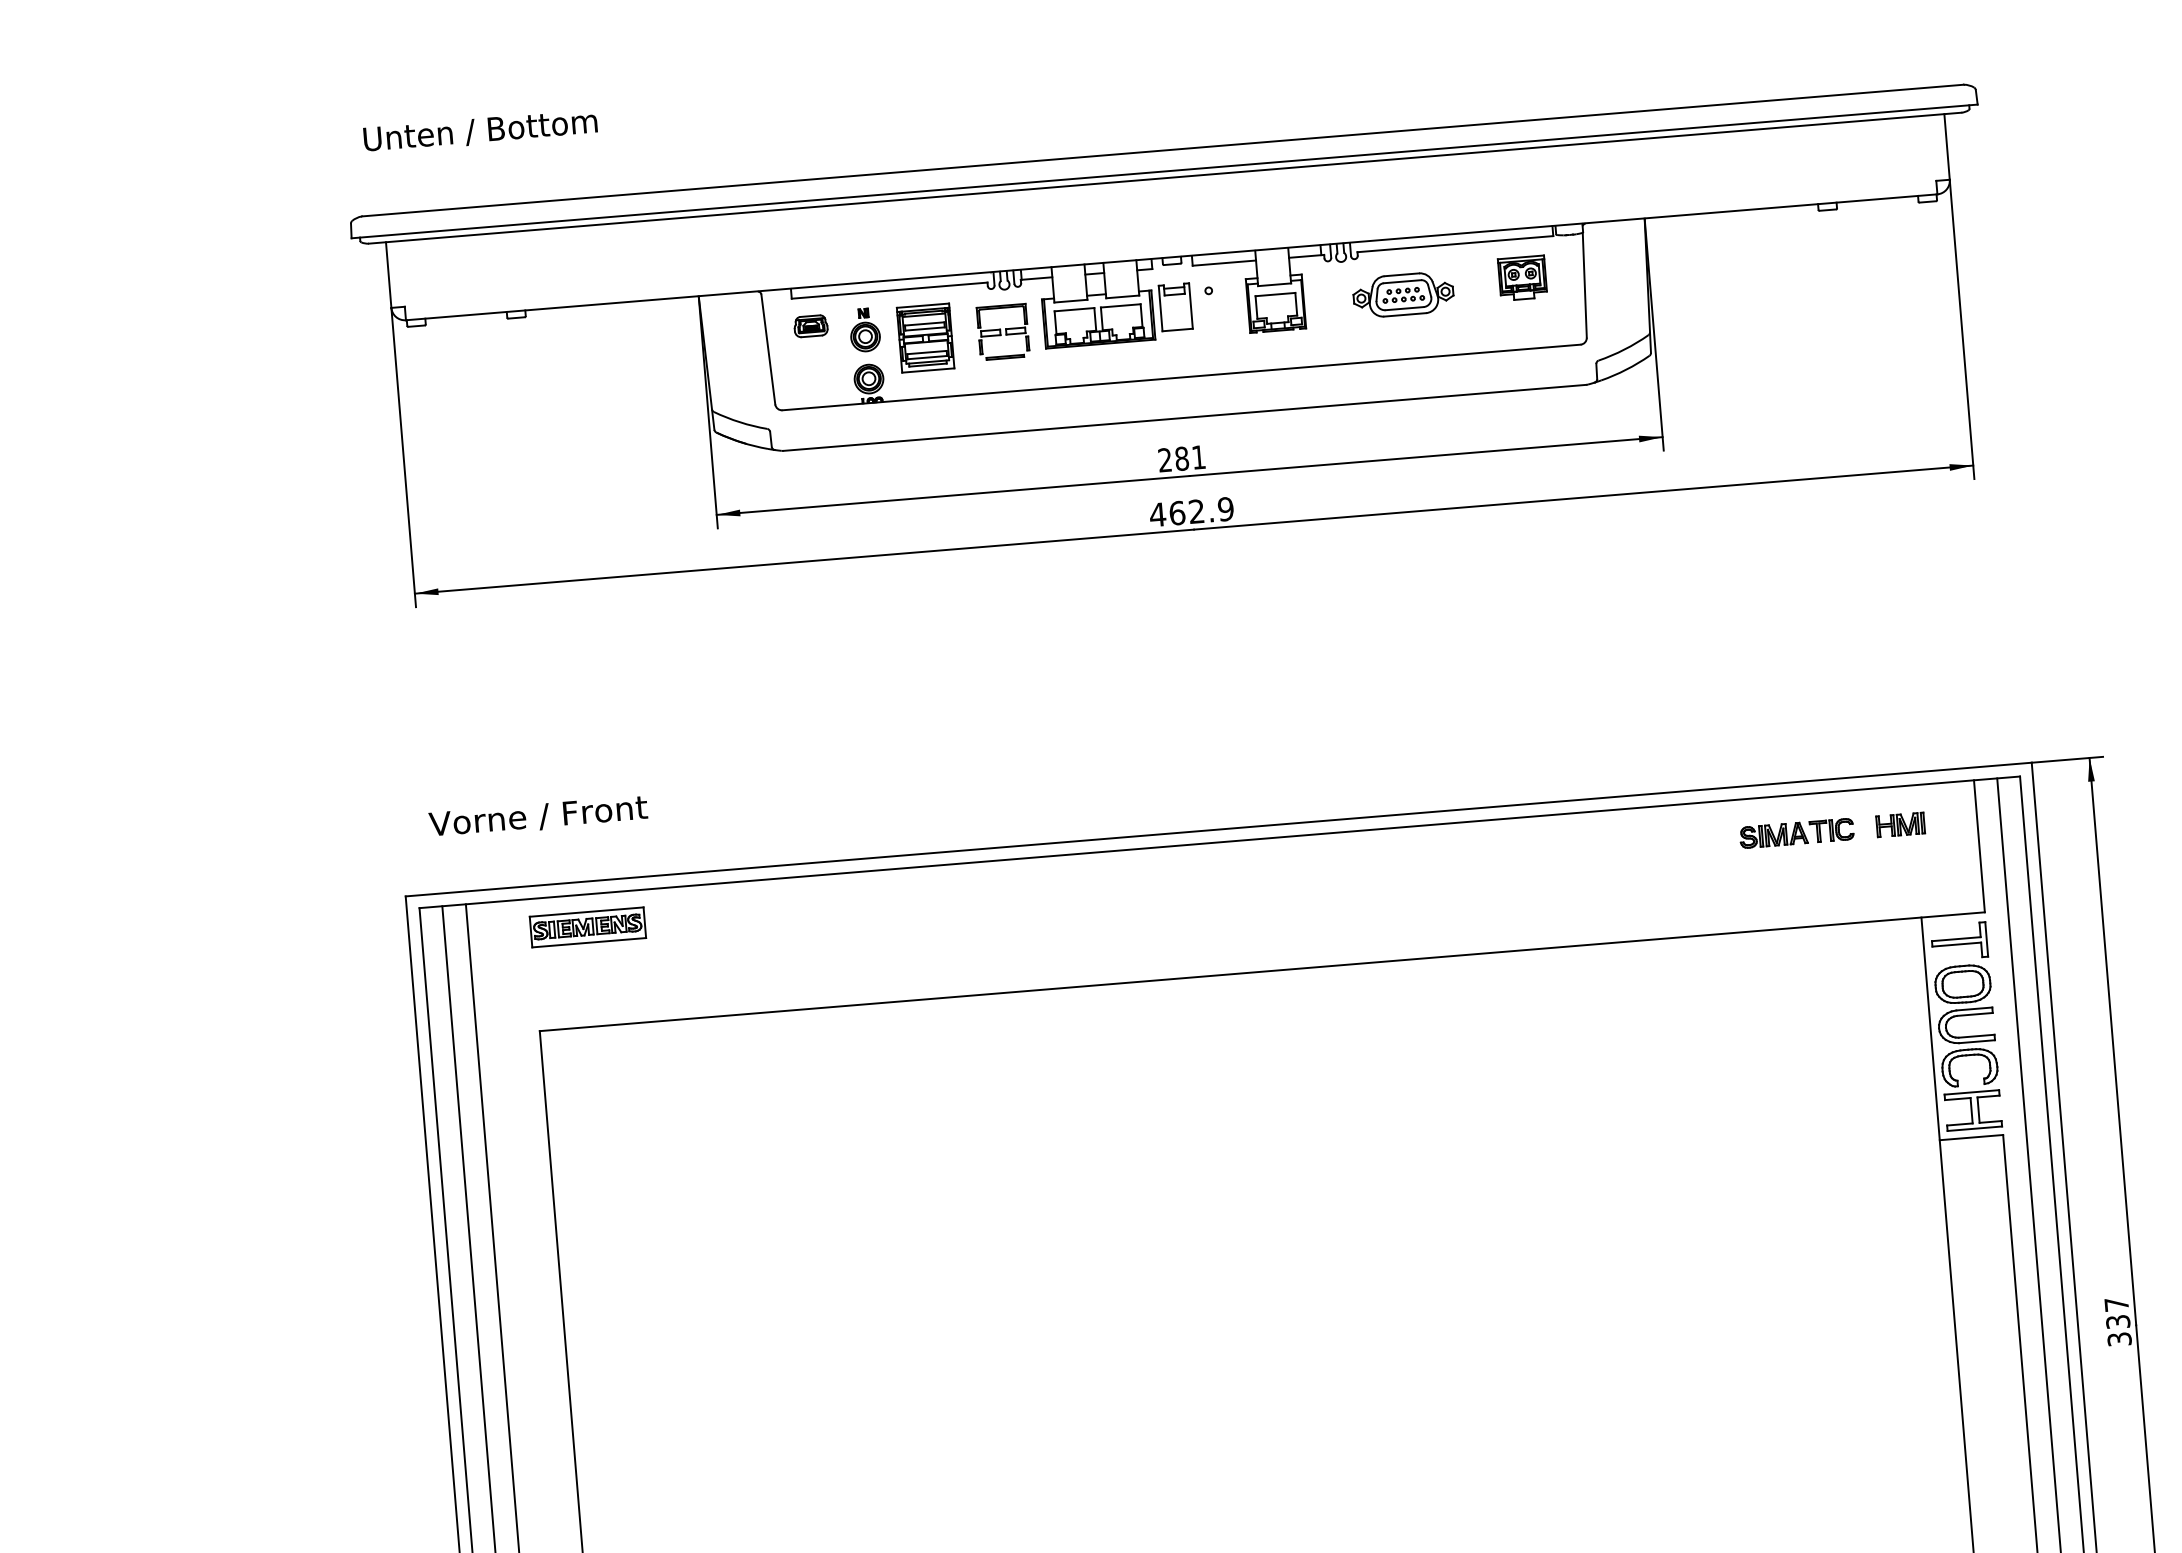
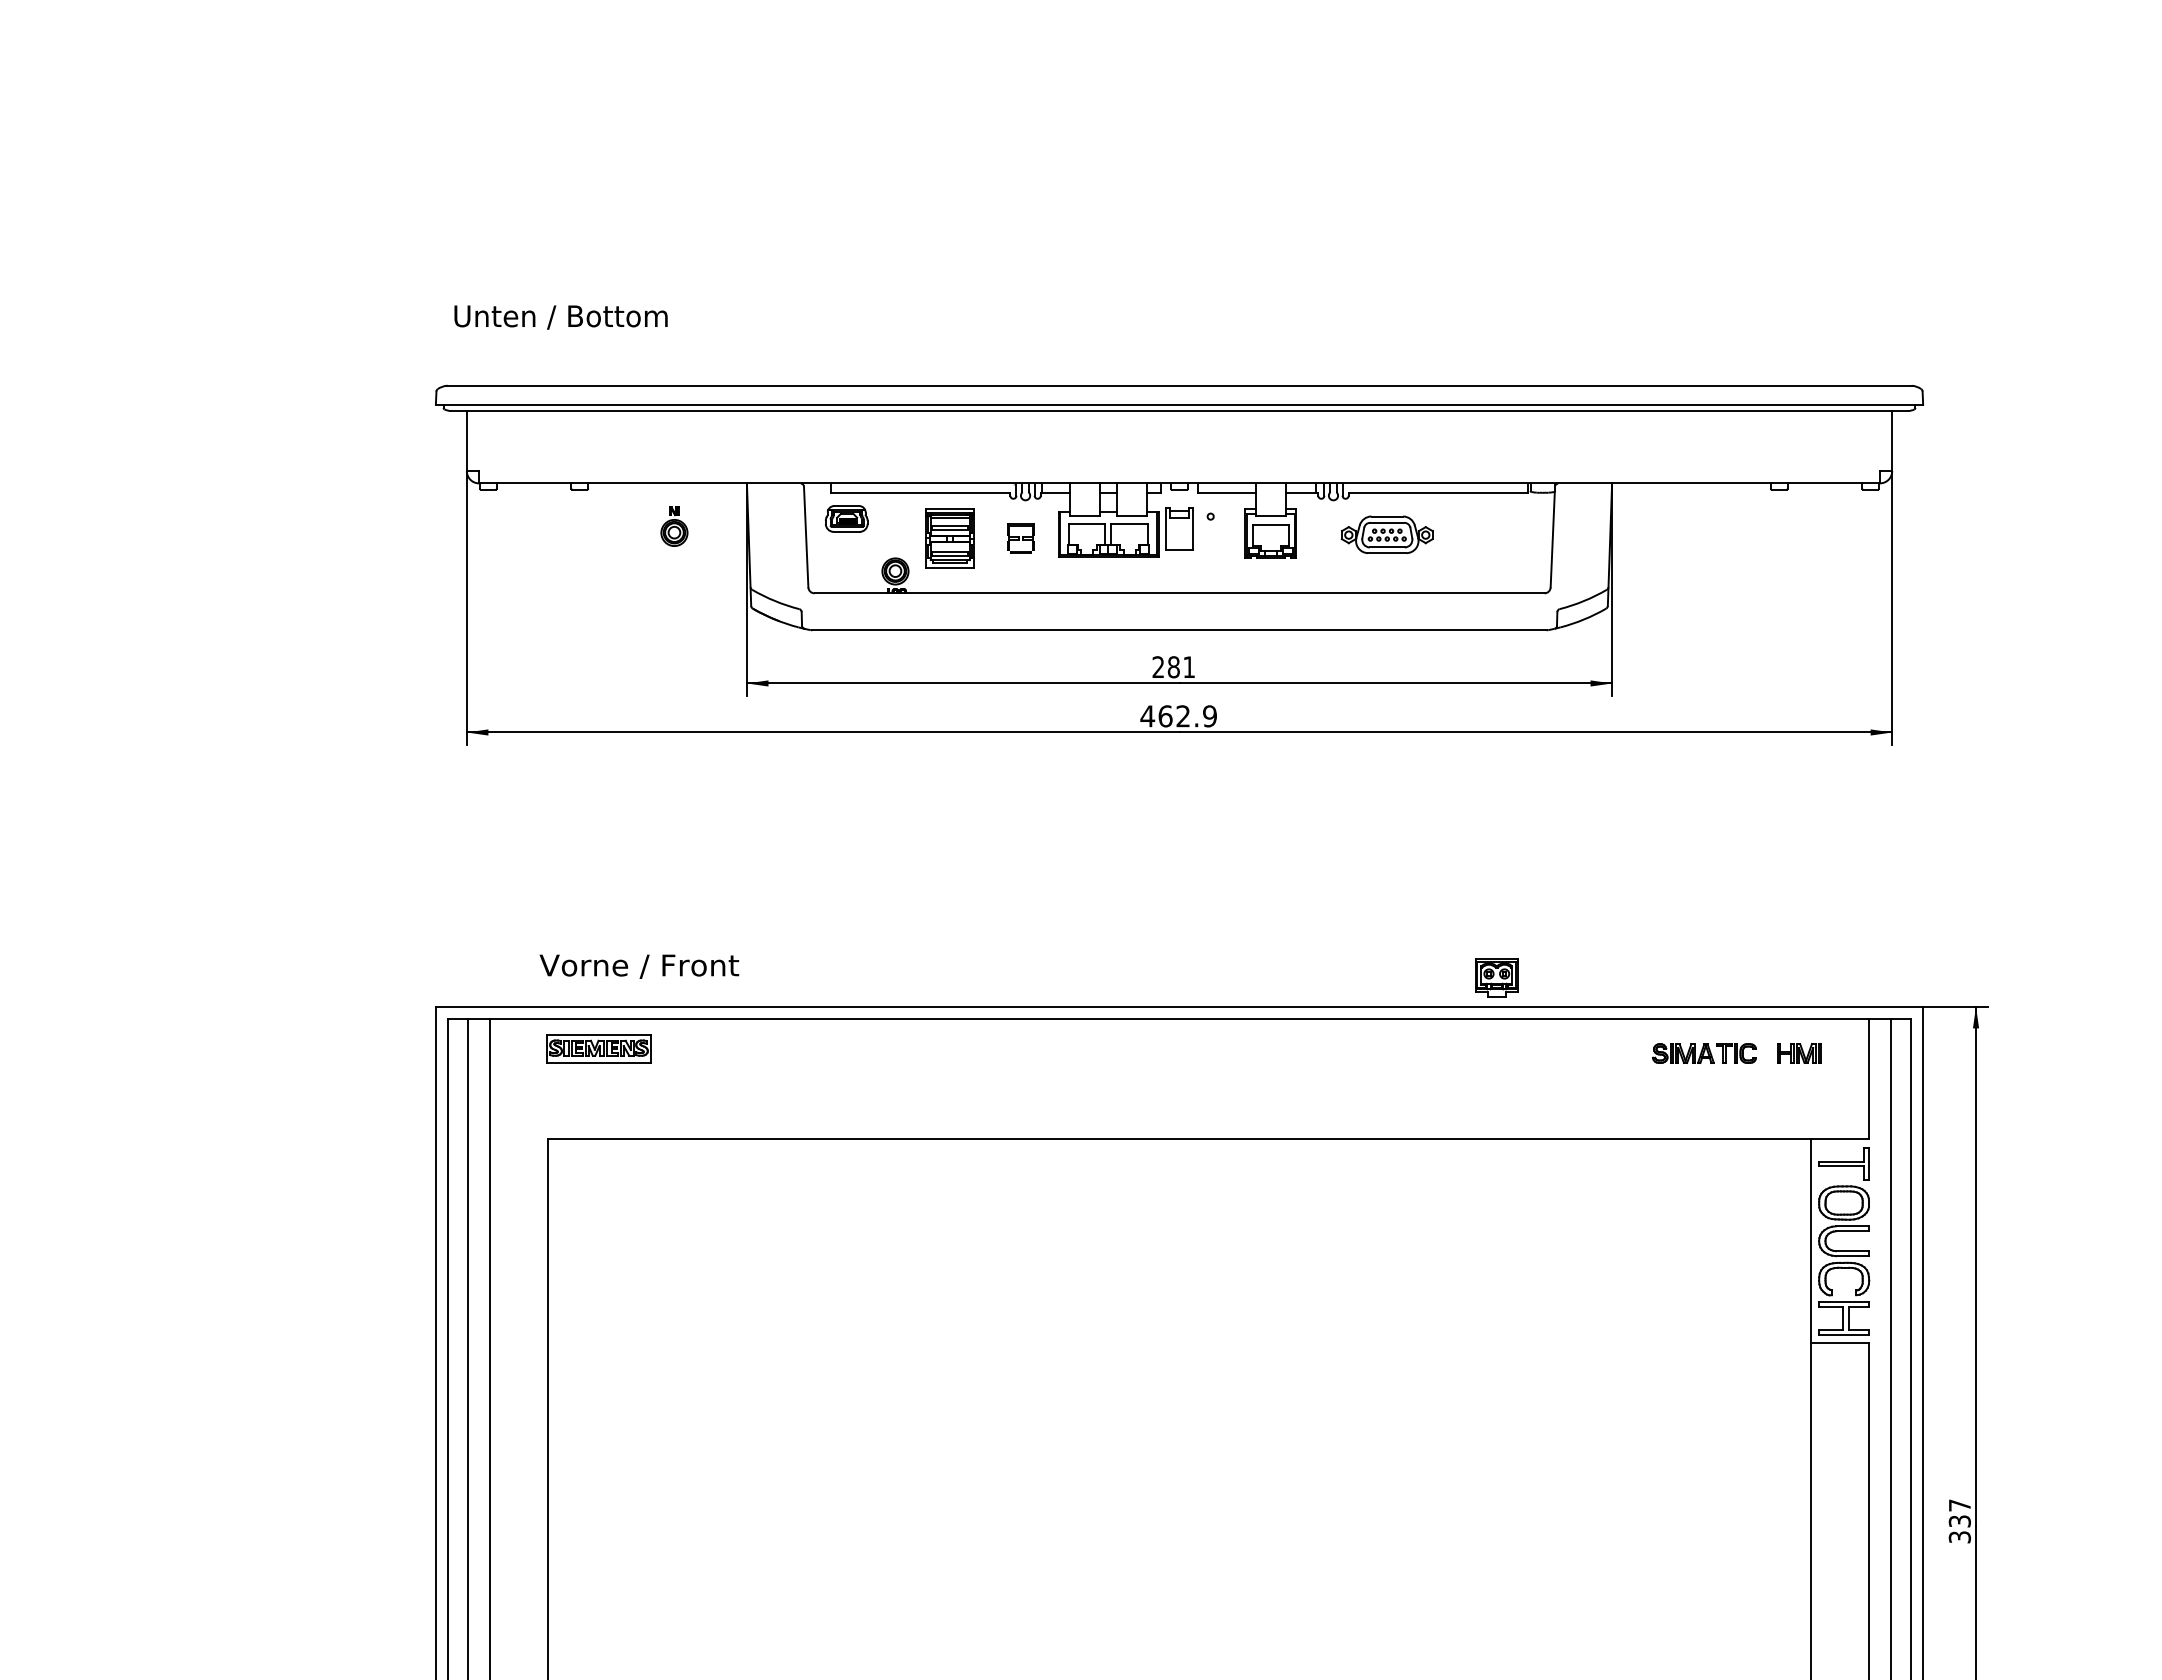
part: (1522, 278) -> (1496, 977), moved
part: (810, 326) -> (846, 519), size x1.4
part: (865, 329) -> (674, 526), moved
part: (1002, 331) -> (1020, 538), size x0.6
text: (538, 816) -> (639, 966), moved

